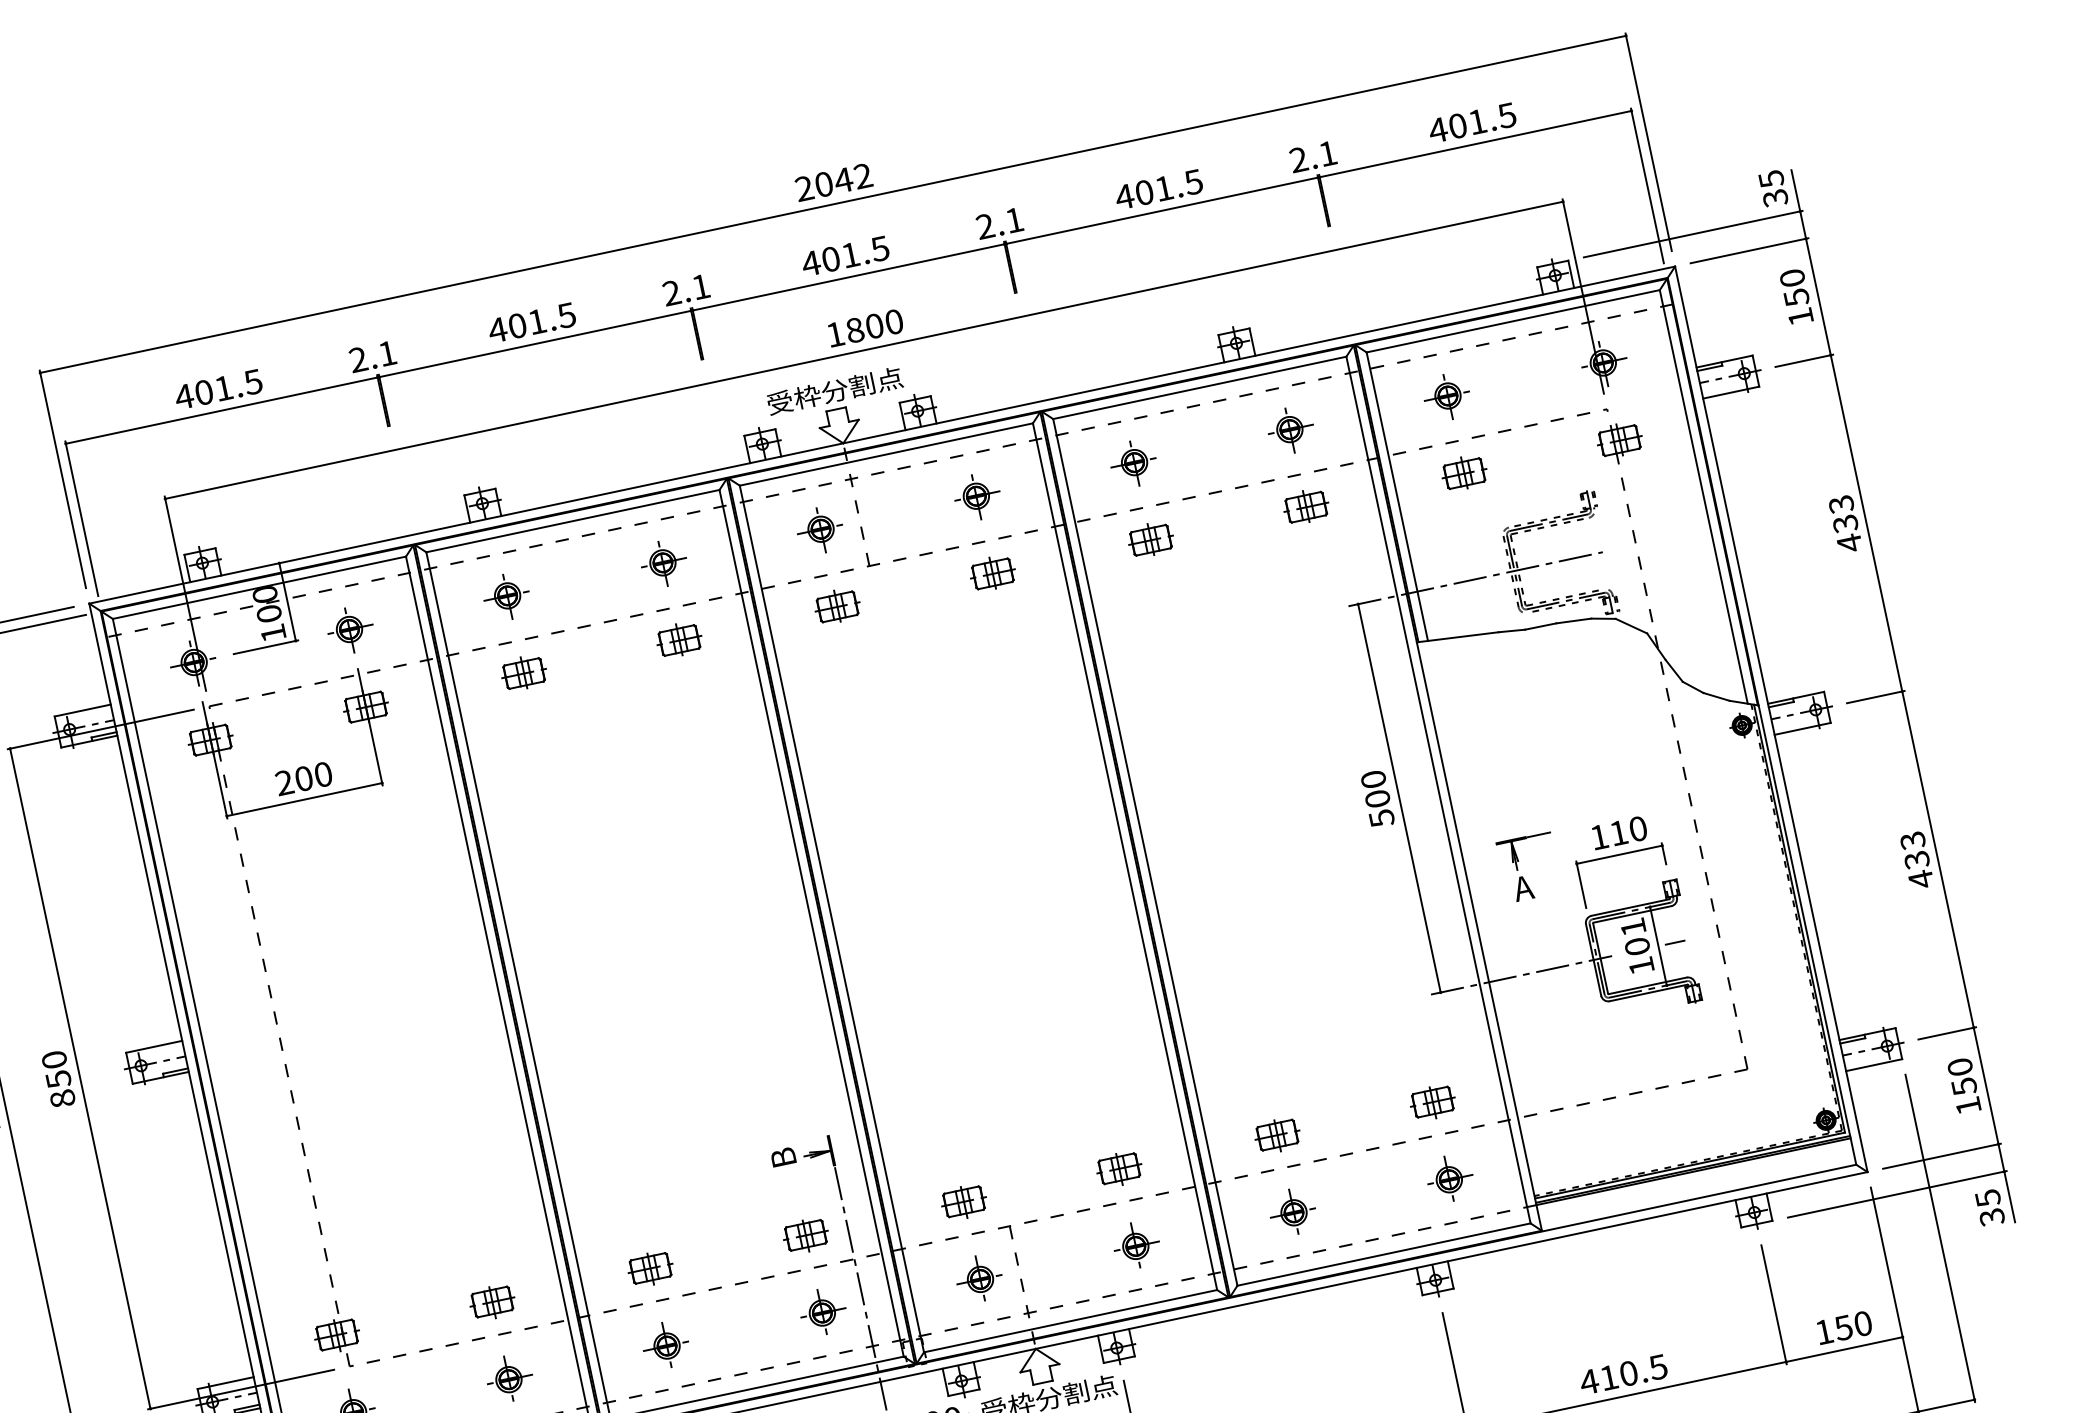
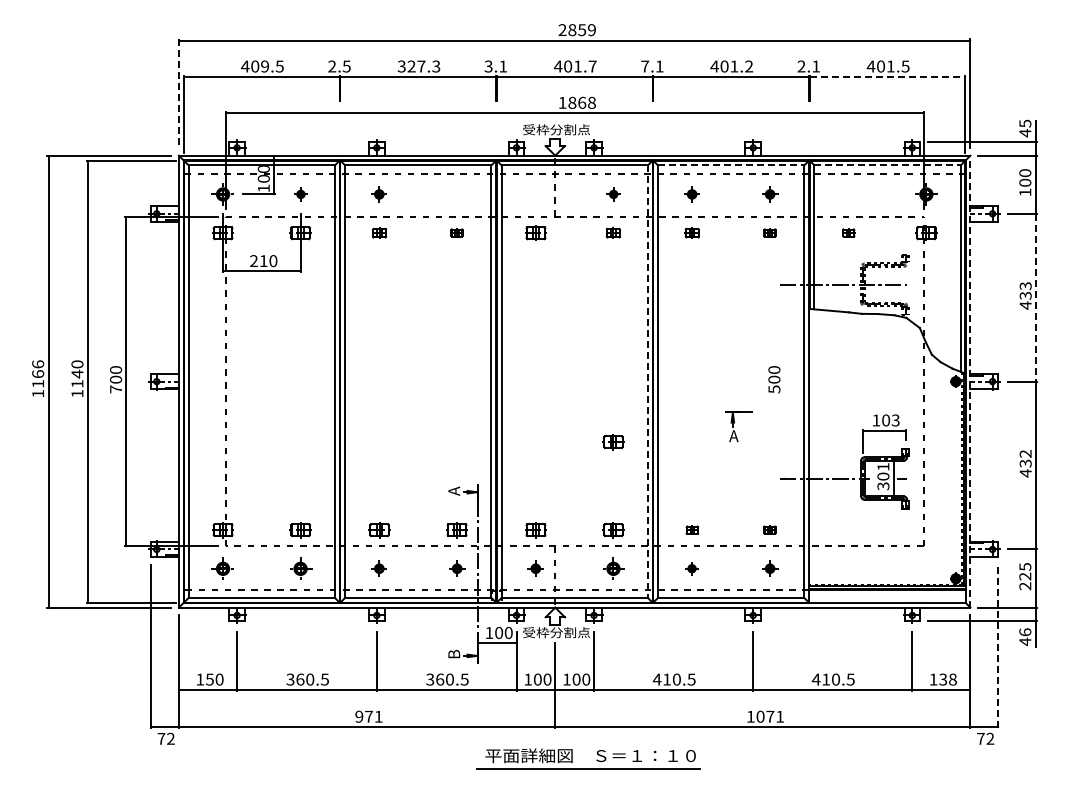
line: (1475, 143) -> (887, 76), solid -> dashed
text: (842, 181) -> (581, 30), 2042 -> 2859
text: (1194, 181) -> (749, 66), 401.5 -> 401.2
text: (1775, 198) -> (1025, 133), 35 -> 45
text: (986, 226) -> (645, 66), 2.1 -> 7.1
text: (879, 248) -> (592, 66), 401.5 -> 401.7
text: (671, 293) -> (488, 66), 2.1 -> 3.1
text: (1796, 296) -> (1025, 182), 150 -> 100
line: (1515, 321) -> (888, 165), solid -> dashed
text: (531, 322) -> (418, 66), 401.5 -> 327.3
text: (883, 323) -> (586, 102), 1800 -> 1868
text: (386, 353) -> (346, 66), 2.1 -> 2.5
line: (1200, 387) -> (731, 165), solid -> dashed
text: (222, 388) -> (264, 66), 401.5 -> 409.5
part: (1447, 396) -> (848, 194), removed
part: (1291, 429) -> (770, 194), size x0.7
part: (1132, 463) -> (691, 194), size x0.7
part: (1463, 472) -> (848, 232), size x0.6
line: (62, 481) -> (178, 94), solid -> dashed
part: (976, 496) -> (613, 194), size x0.6
part: (1305, 506) -> (769, 232), size x0.6
line: (1865, 522) -> (1035, 297), solid -> dashed
part: (820, 529) -> (535, 194), removed
part: (1150, 538) -> (692, 232), size x0.7
part: (663, 562) -> (457, 194), removed
part: (992, 572) -> (613, 232), size x0.7
part: (505, 596) -> (378, 194), size x0.7
part: (351, 629) -> (301, 194), size x0.6
part: (678, 639) -> (456, 232), size x0.6
part: (523, 672) -> (379, 232), size x0.7
line: (1771, 718) -> (970, 381), solid -> dashed
text: (303, 779) -> (263, 261), 200 -> 210
line: (1398, 798) -> (784, 381), removed
text: (1627, 831) -> (890, 420), 110 -> 103
text: (1912, 839) -> (1025, 453), 433 -> 432
line: (1124, 858) -> (647, 382), solid -> dashed
part: (1528, 866) -> (738, 426), moved
text: (1641, 966) -> (883, 486), 101 -> 301
part: (1082, 993) -> (613, 442), added
text: (1964, 1086) -> (1025, 576), 150 -> 225
text: (61, 1088) -> (116, 384), 850 -> 700
part: (1432, 1103) -> (769, 530), size x0.6
part: (1277, 1135) -> (692, 530), size x0.6
text: (783, 1157) -> (454, 490), B -> A
part: (1450, 1178) -> (770, 568), size x0.7
text: (1990, 1208) -> (1025, 637), 35 -> 46
part: (1292, 1212) -> (691, 568), size x0.6
line: (1940, 1238) -> (998, 646), solid -> dashed
part: (979, 1278) -> (535, 568), size x0.7
part: (823, 1312) -> (457, 568), size x0.7
text: (1852, 1325) -> (947, 679), 150 -> 138
part: (664, 1345) -> (378, 568), size x0.7

